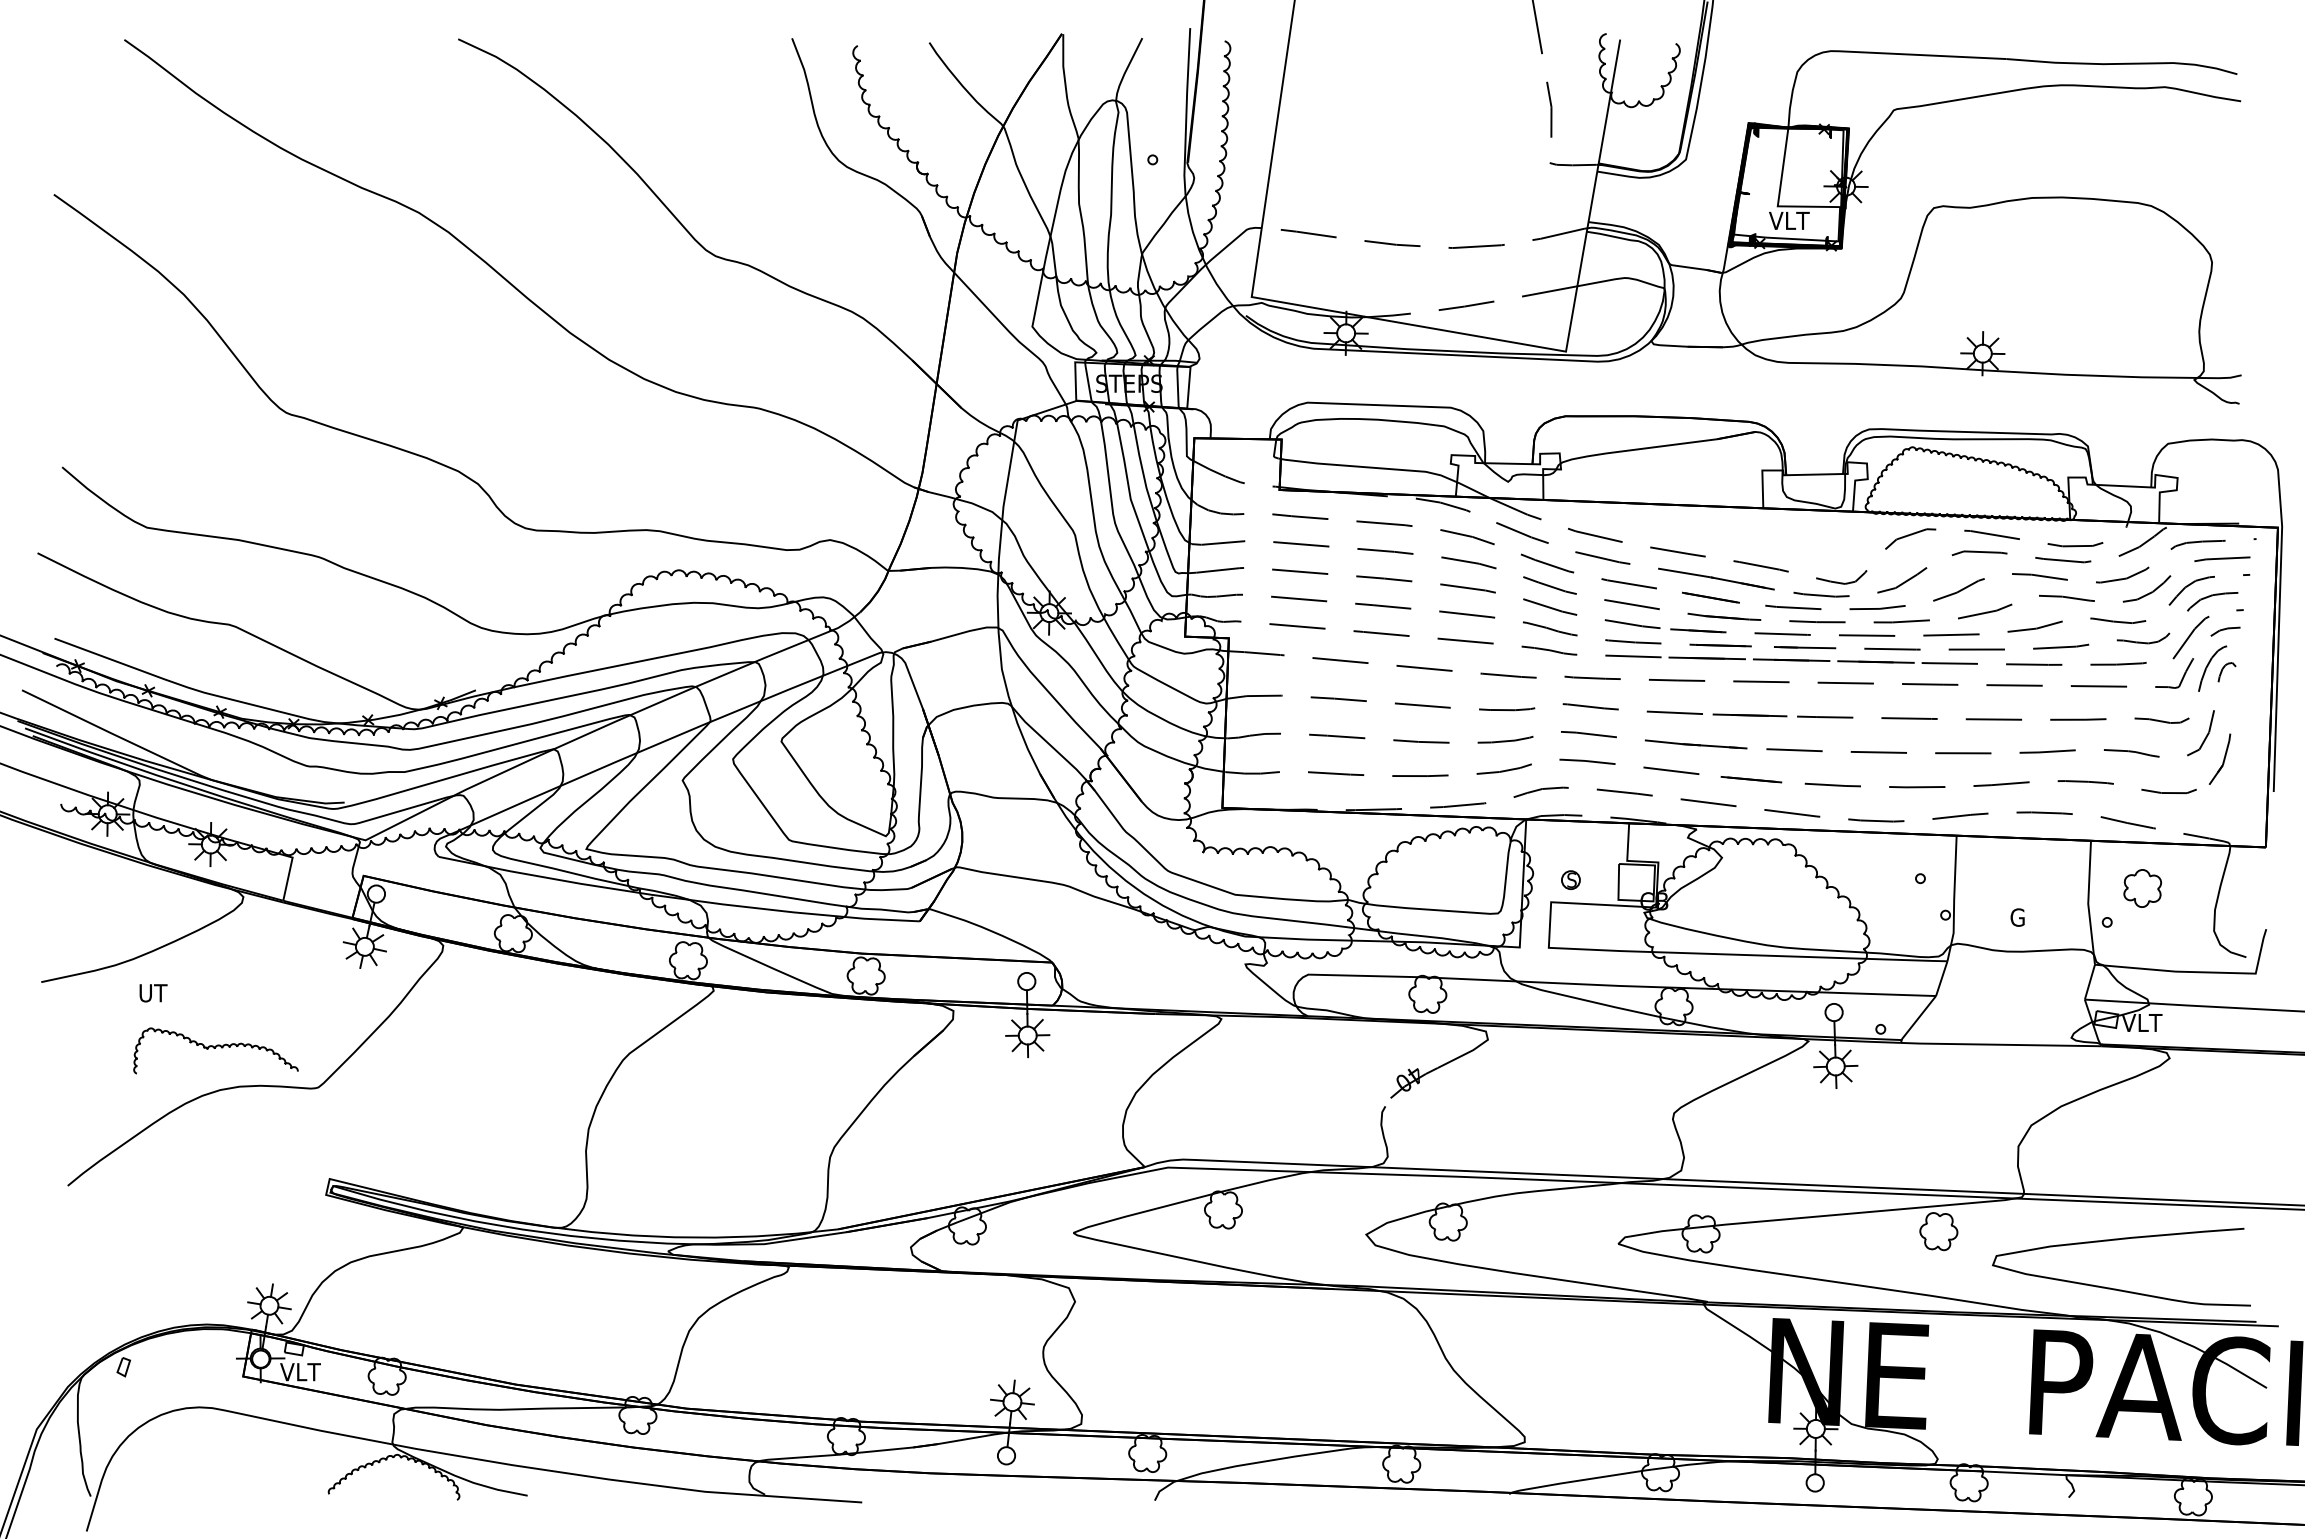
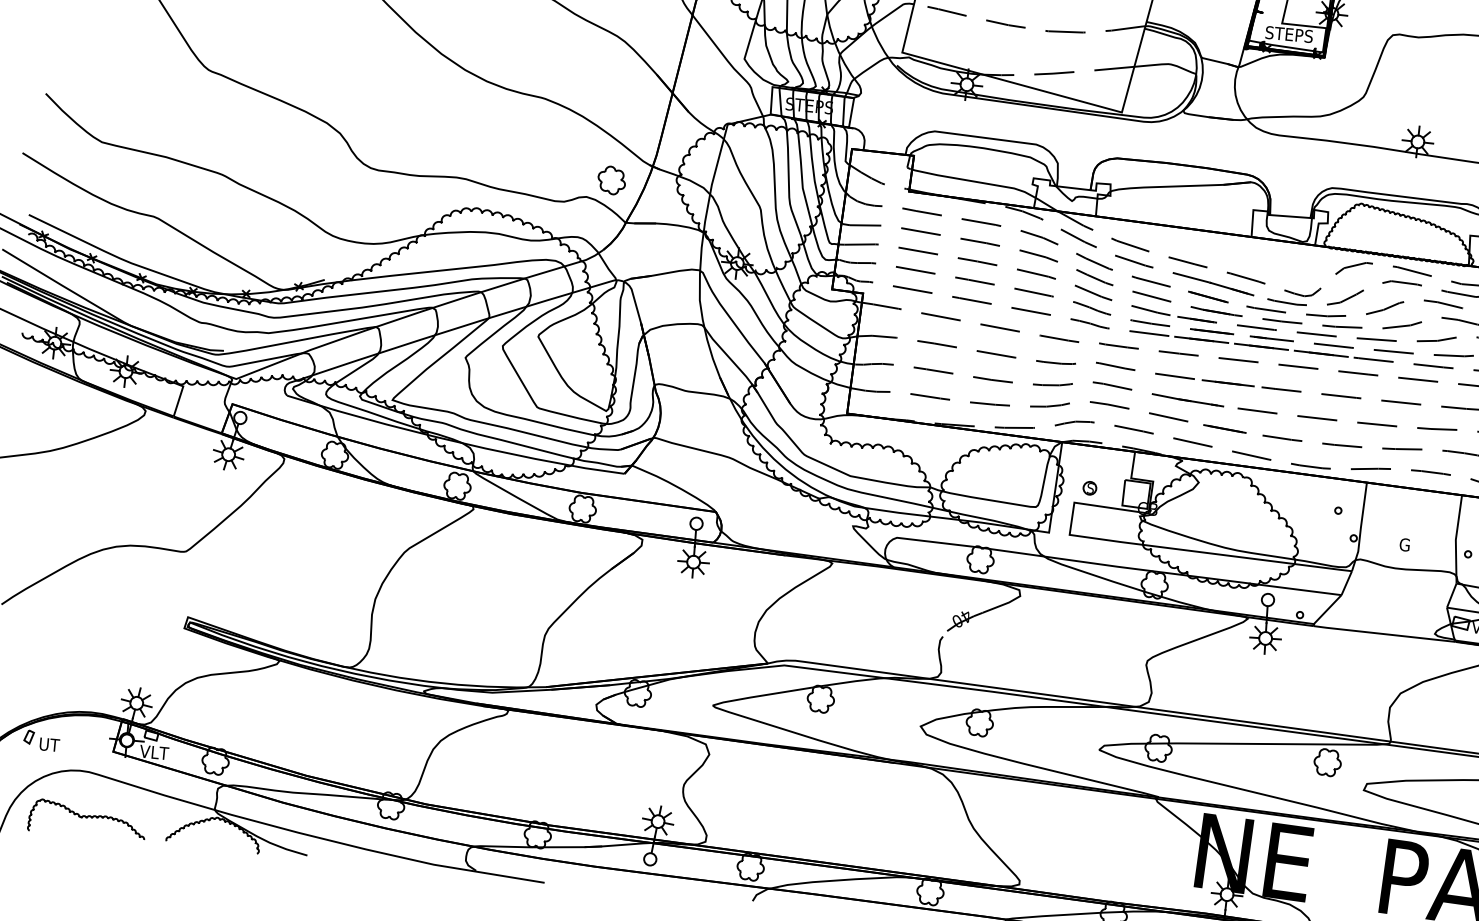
text: (1789, 220) -> (1289, 34), VLT -> STEPS
part: (863, 513) -> (611, 180), added
text: (153, 993) -> (49, 745), moved
curve: (215, 1048) -> (87, 818), moved

